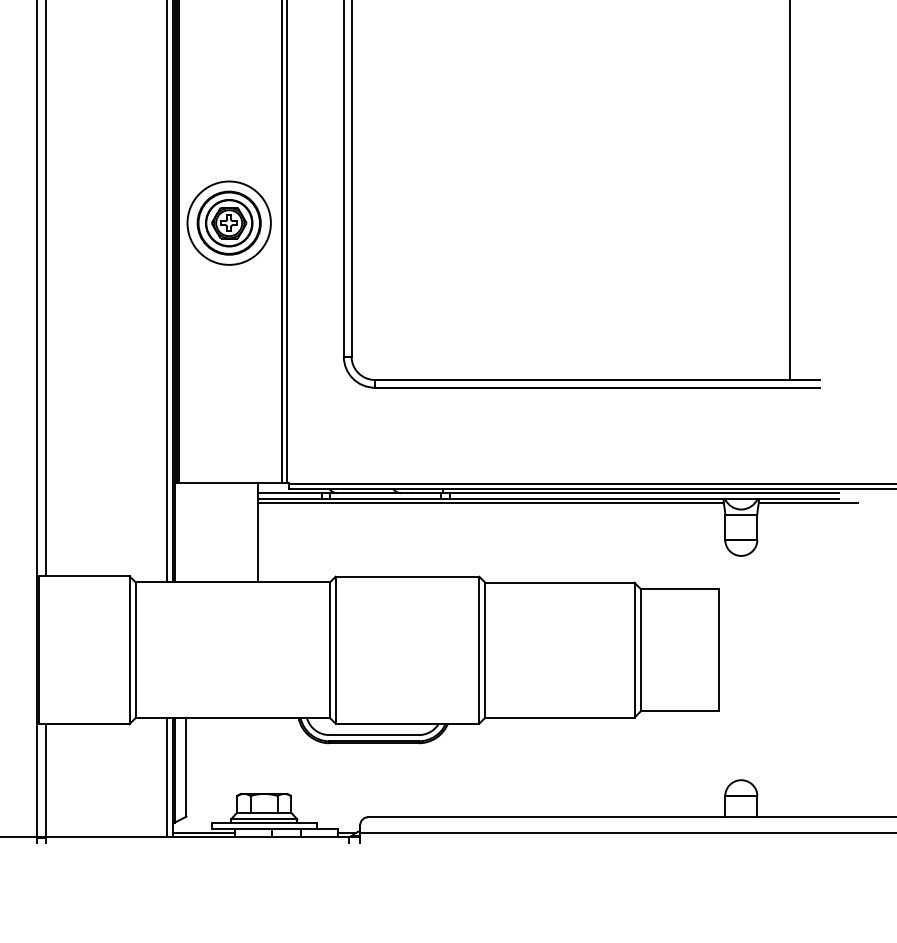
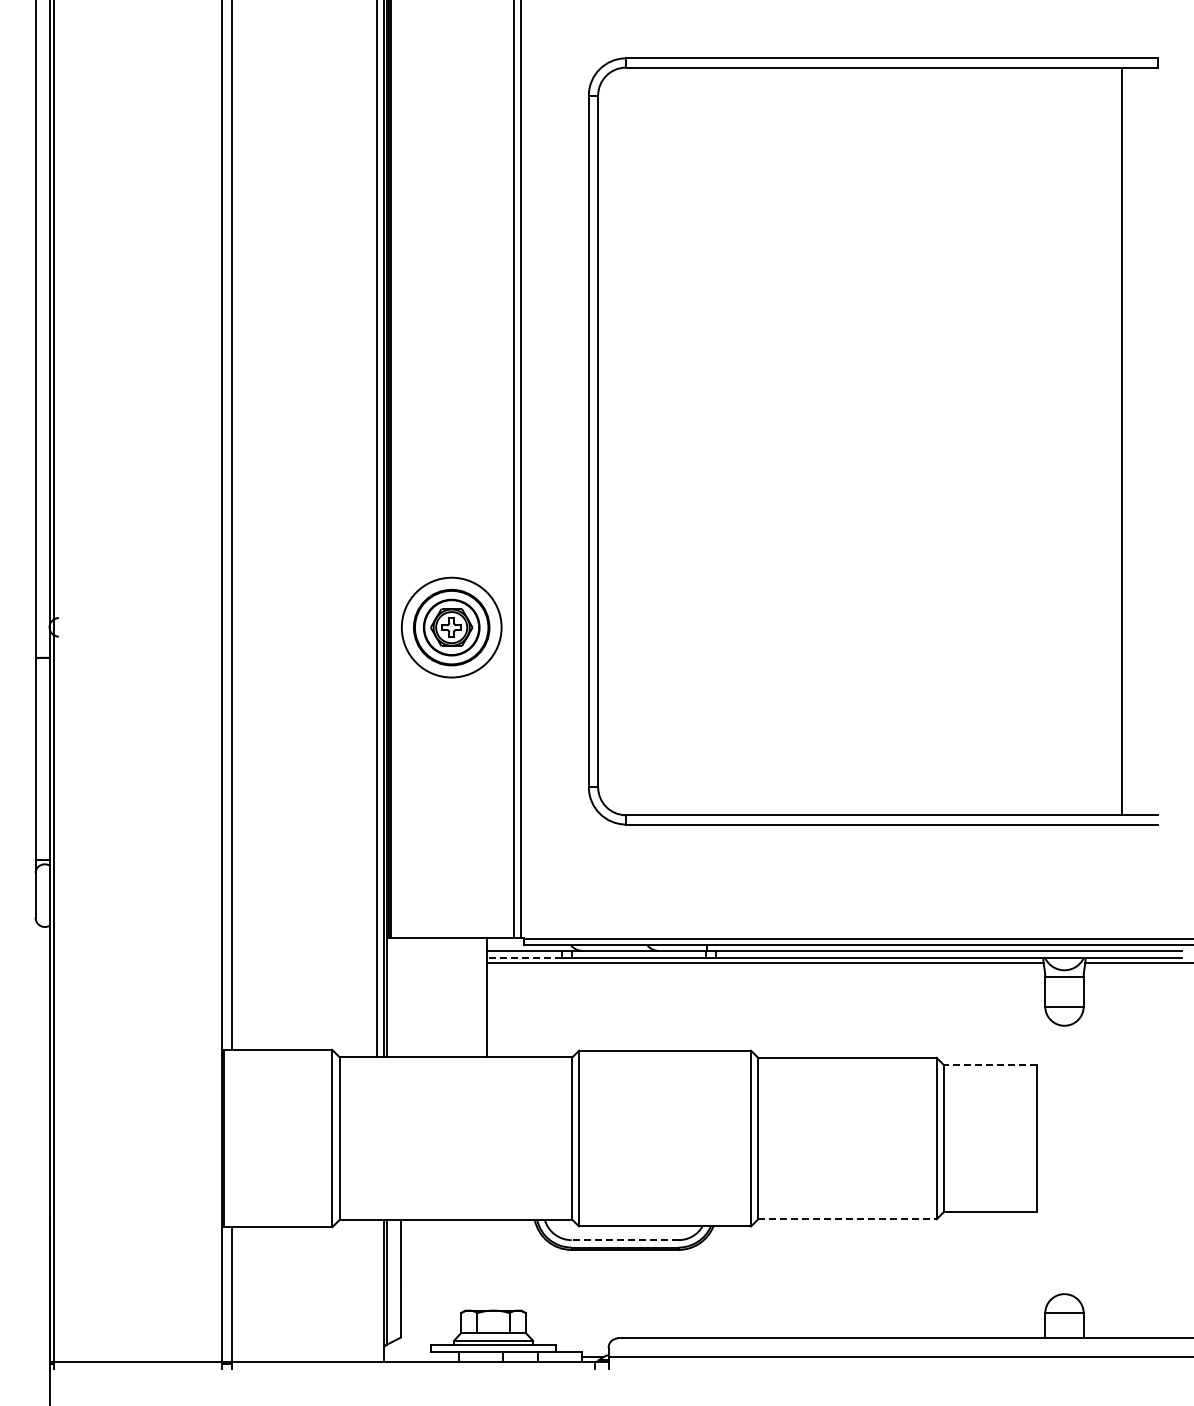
line: (290, 499) -> (524, 958), solid -> dashed
line: (679, 589) -> (990, 1065), solid -> dashed
line: (560, 717) -> (848, 1219), solid -> dashed
line: (373, 735) -> (624, 1240), solid -> dashed
line: (167, 777) -> (377, 1290), removed
line: (203, 833) -> (421, 1357), removed

